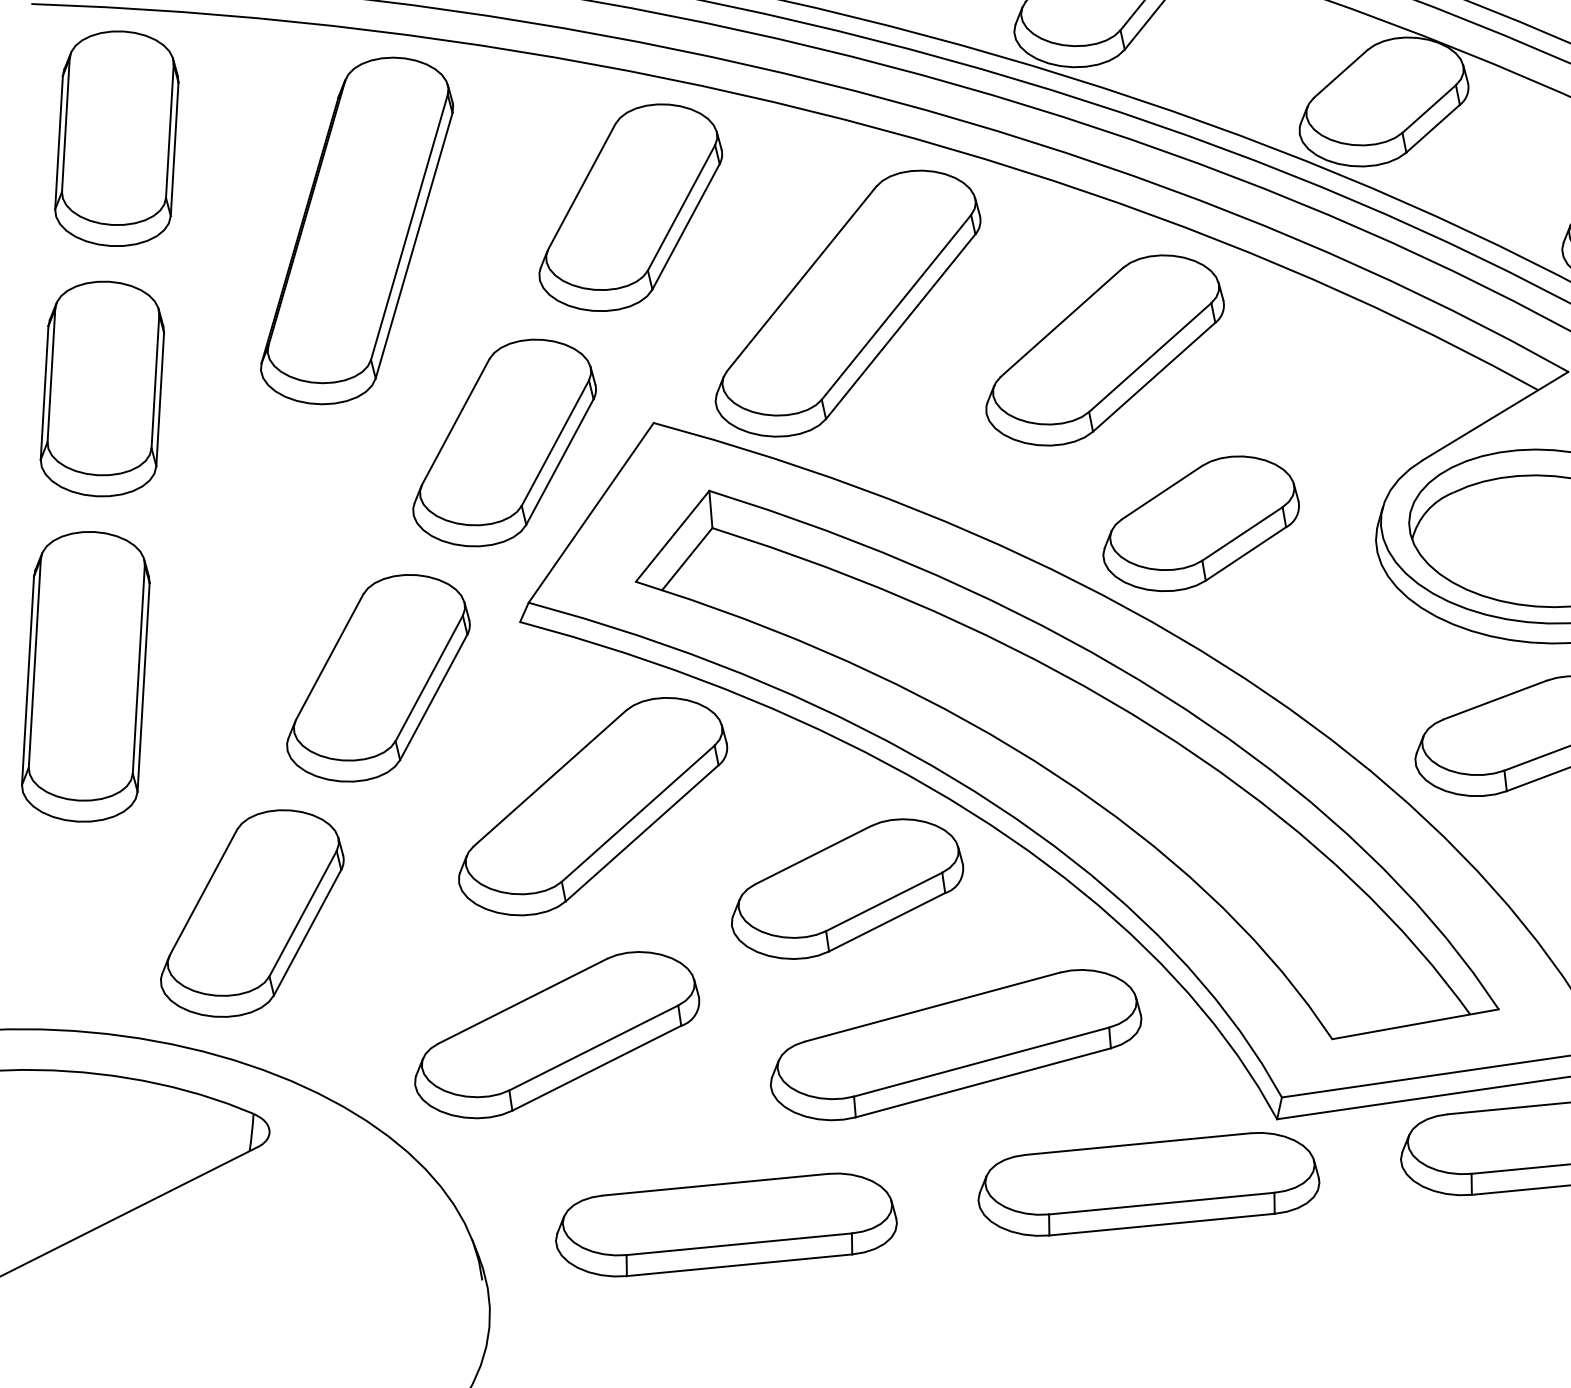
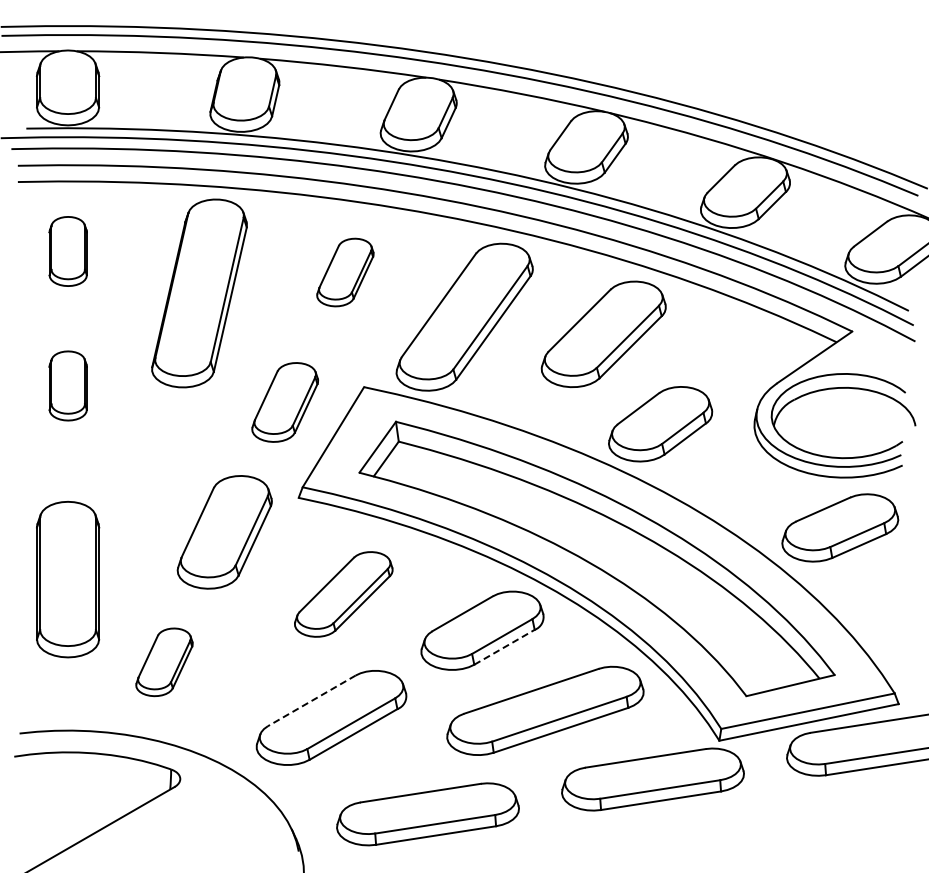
part: (118, 138) -> (68, 251), size x0.6
part: (631, 207) -> (345, 272), size x0.6
part: (103, 388) -> (68, 385), size x0.6
part: (505, 443) -> (285, 402), size x0.7
part: (87, 676) -> (68, 579), moved
part: (593, 806) -> (343, 594), size x0.7
part: (252, 914) -> (164, 662), size x0.6
line: (887, 922) -> (504, 647), solid -> dashed
line: (522, 1000) -> (311, 700), solid -> dashed

